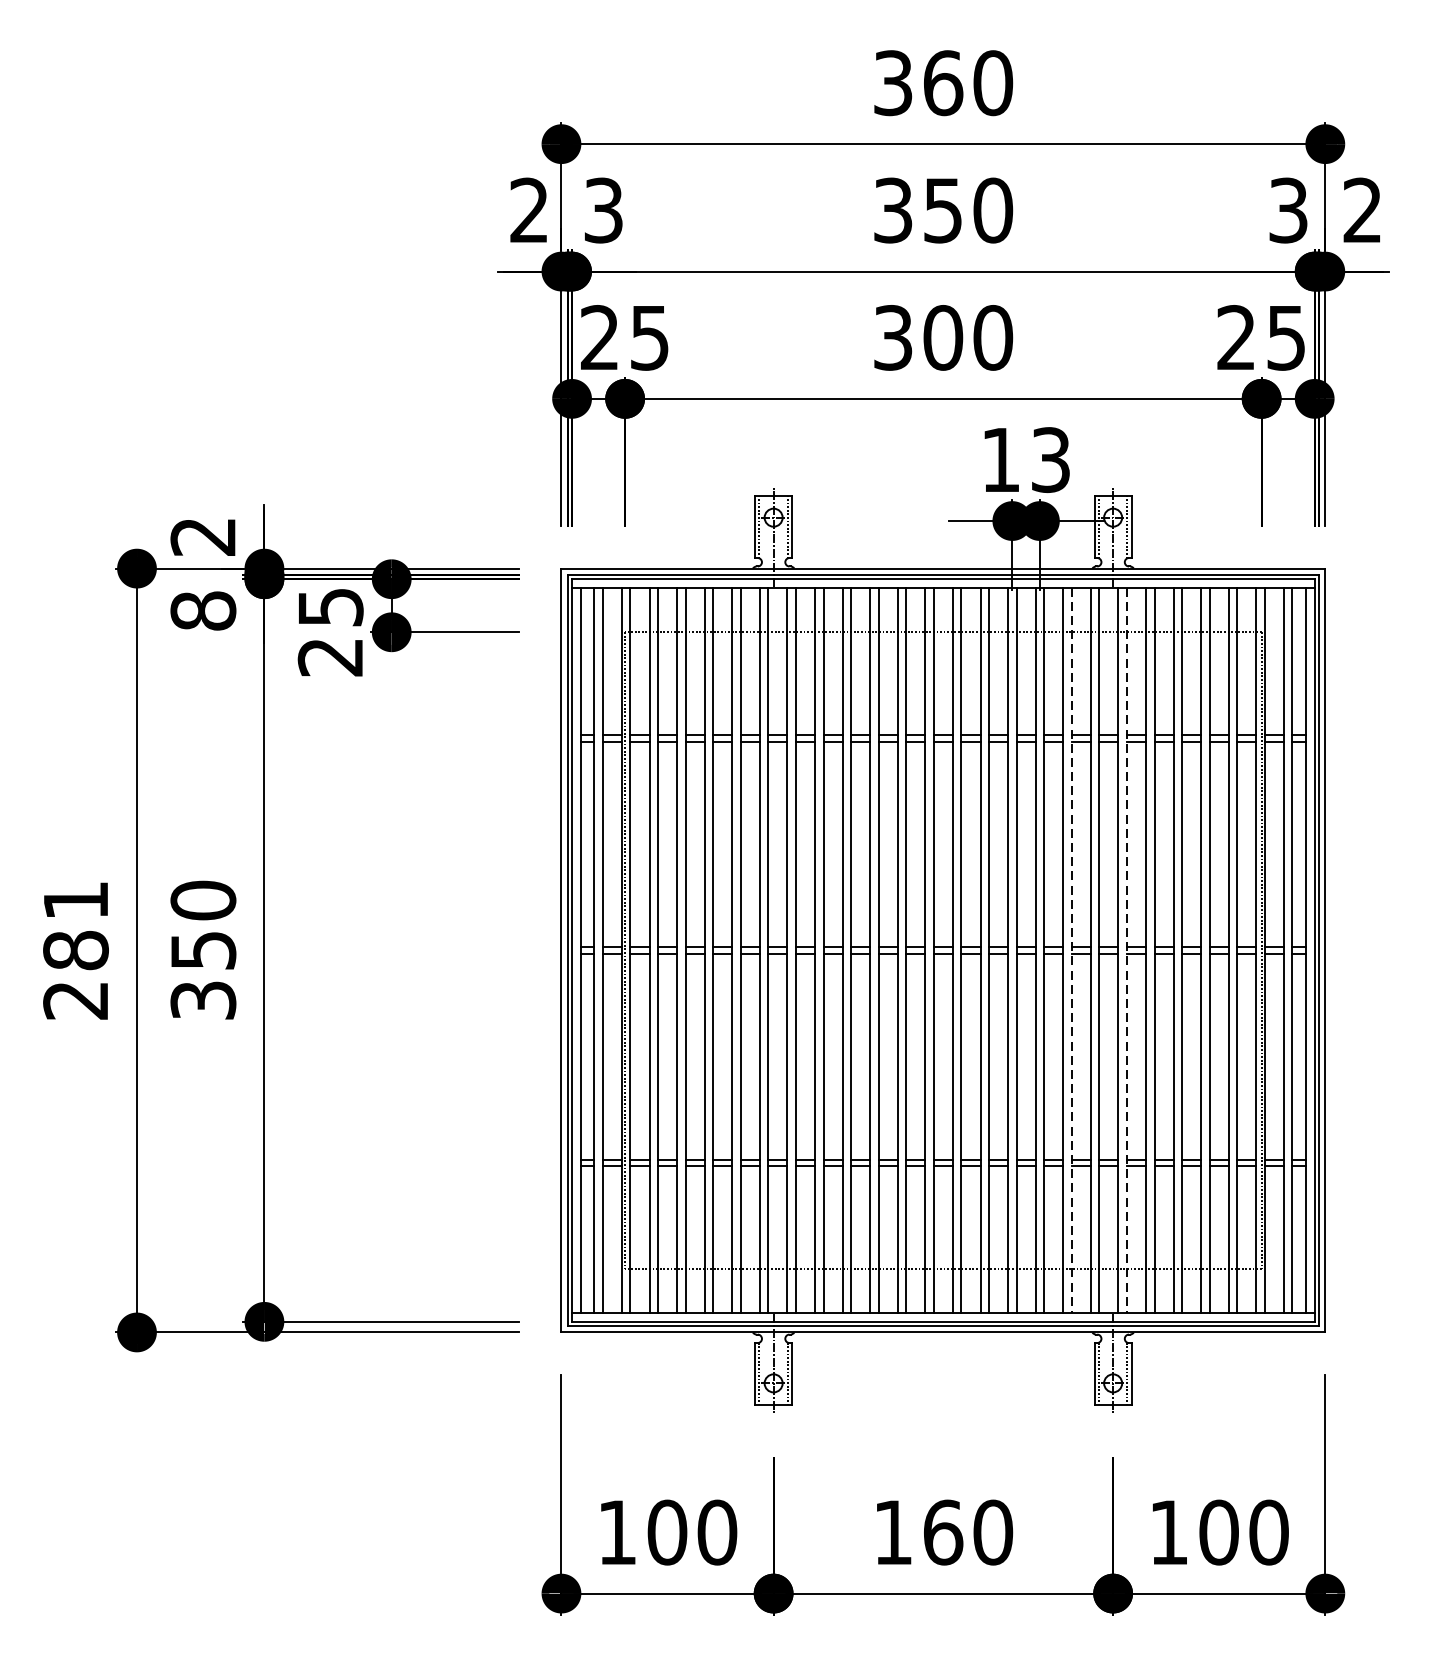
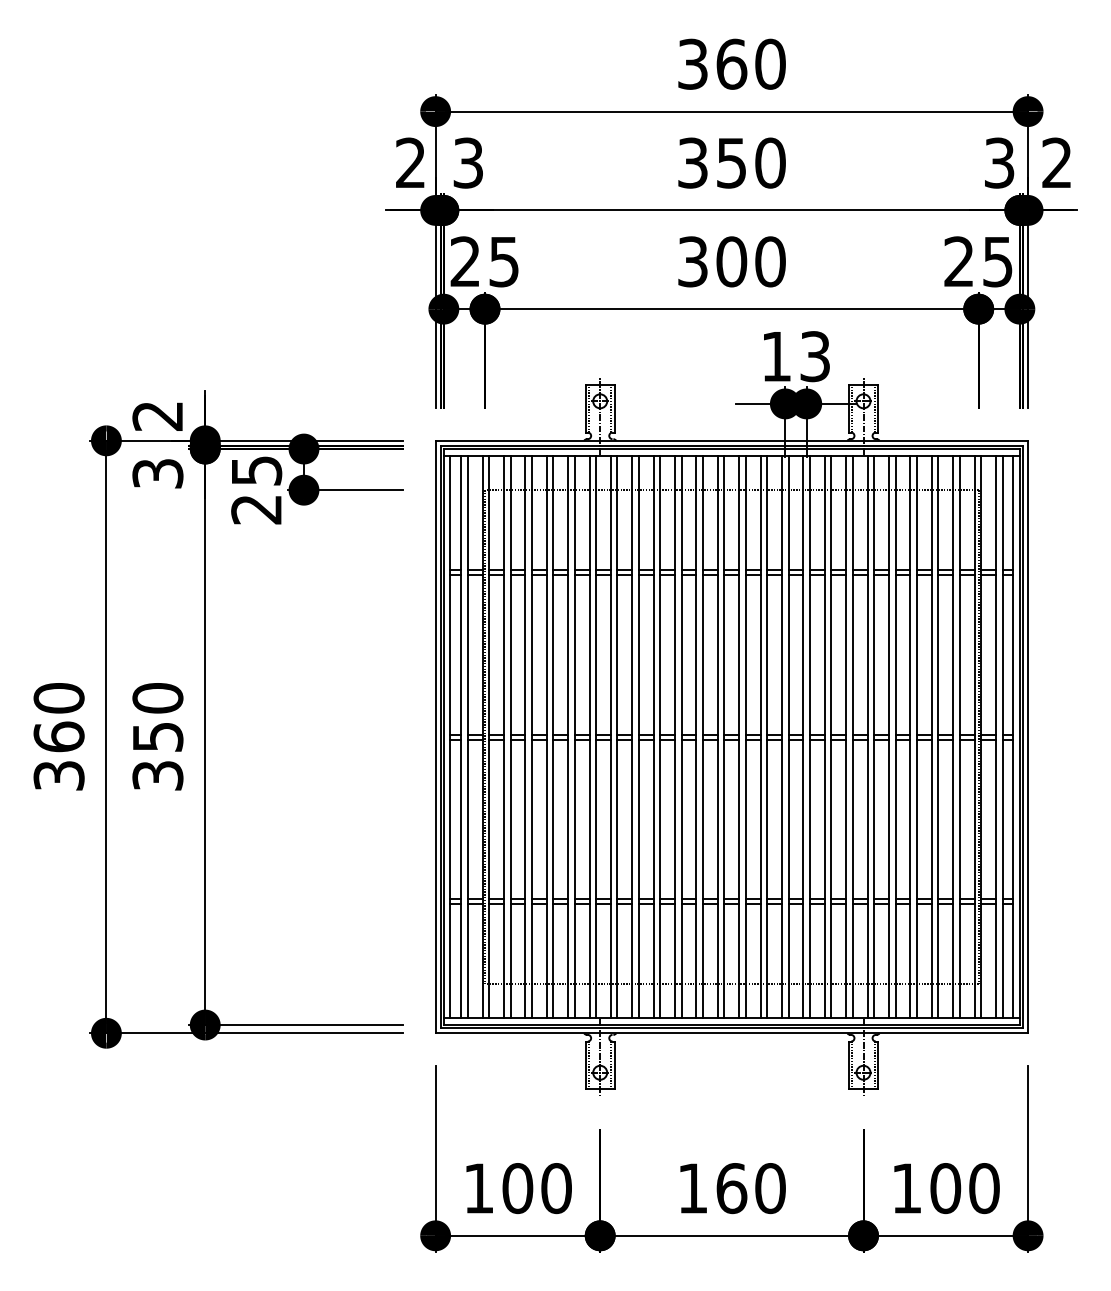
text: (202, 610) -> (157, 473), 8 -> 3
text: (75, 949) -> (58, 736), 281 -> 360
line: (1071, 951) -> (831, 737), dashed -> solid
line: (1127, 951) -> (874, 737), dashed -> solid

